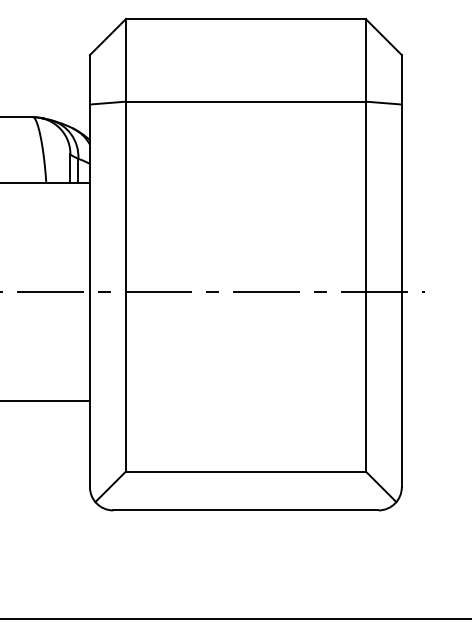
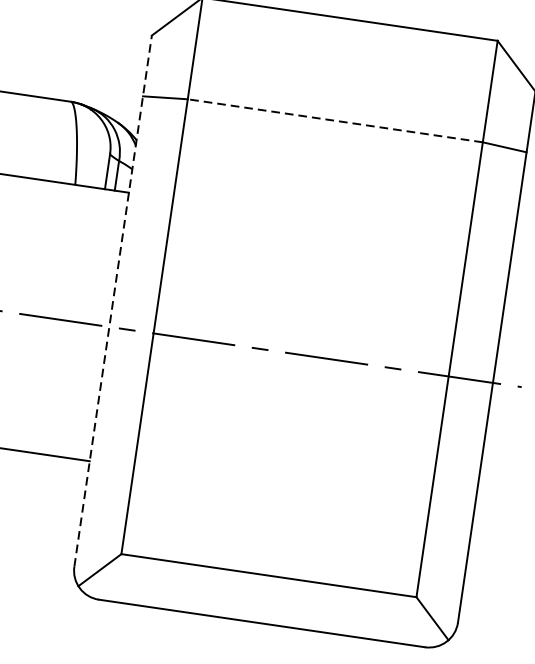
line: (245, 101) -> (334, 120), solid -> dashed
line: (89, 271) -> (112, 301), solid -> dashed

